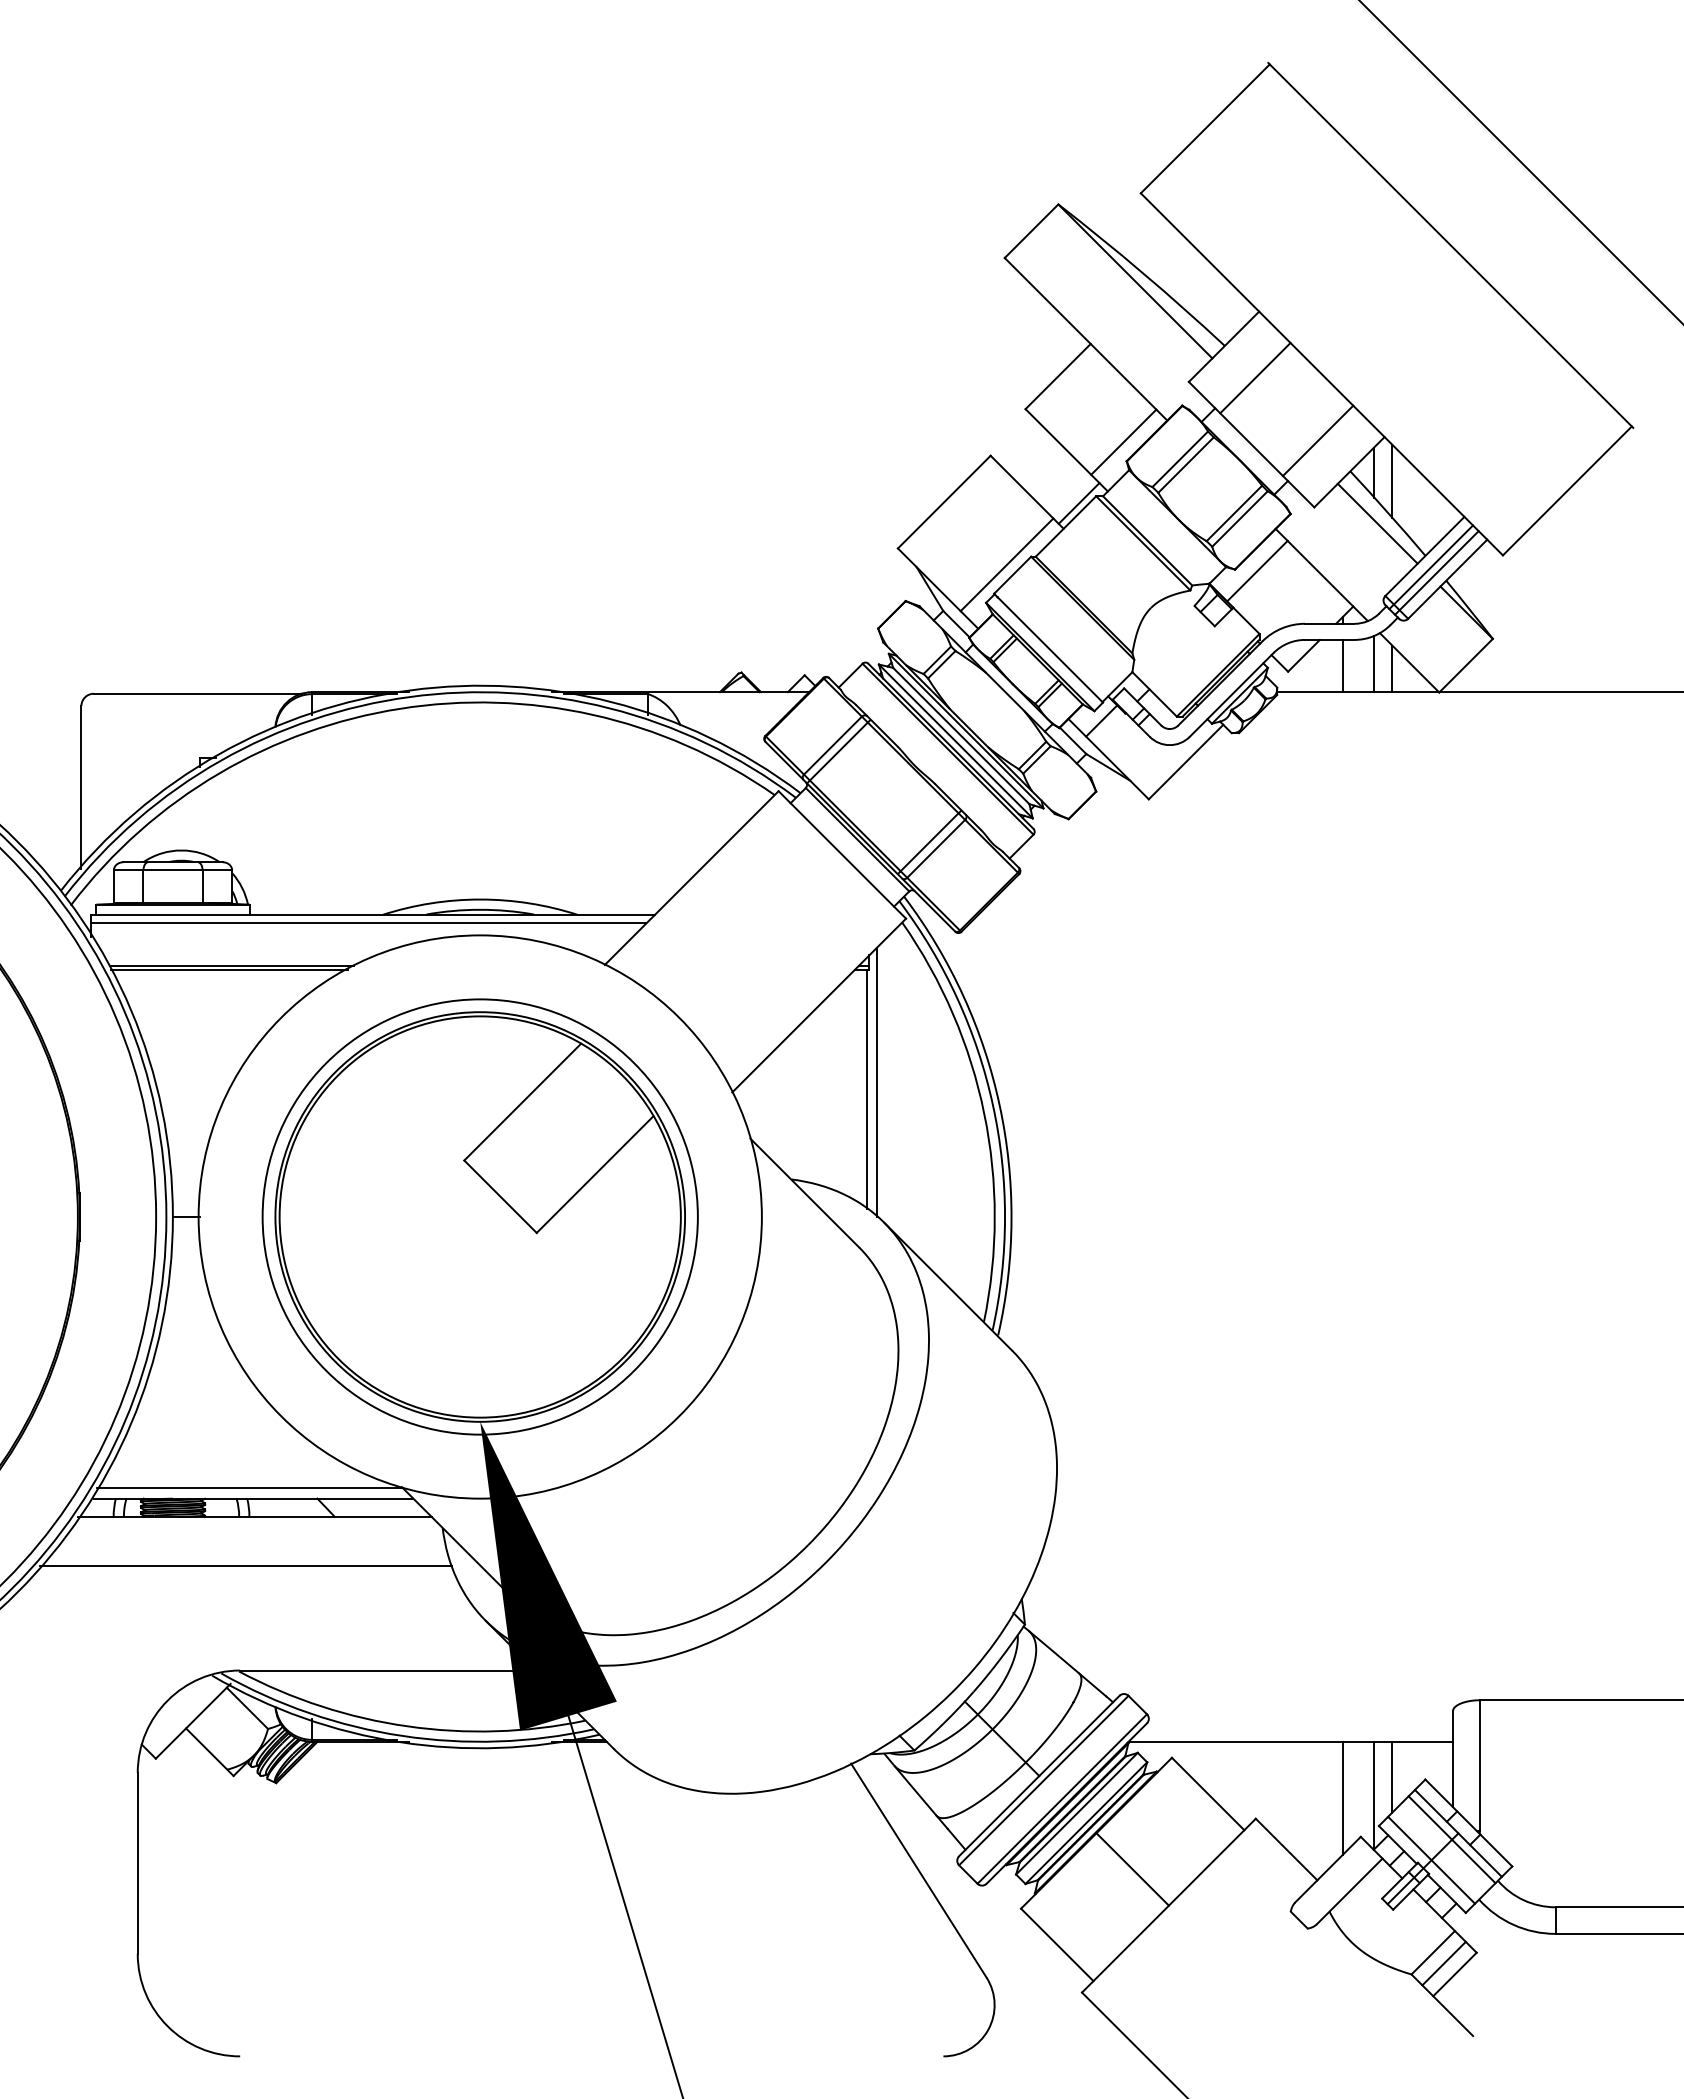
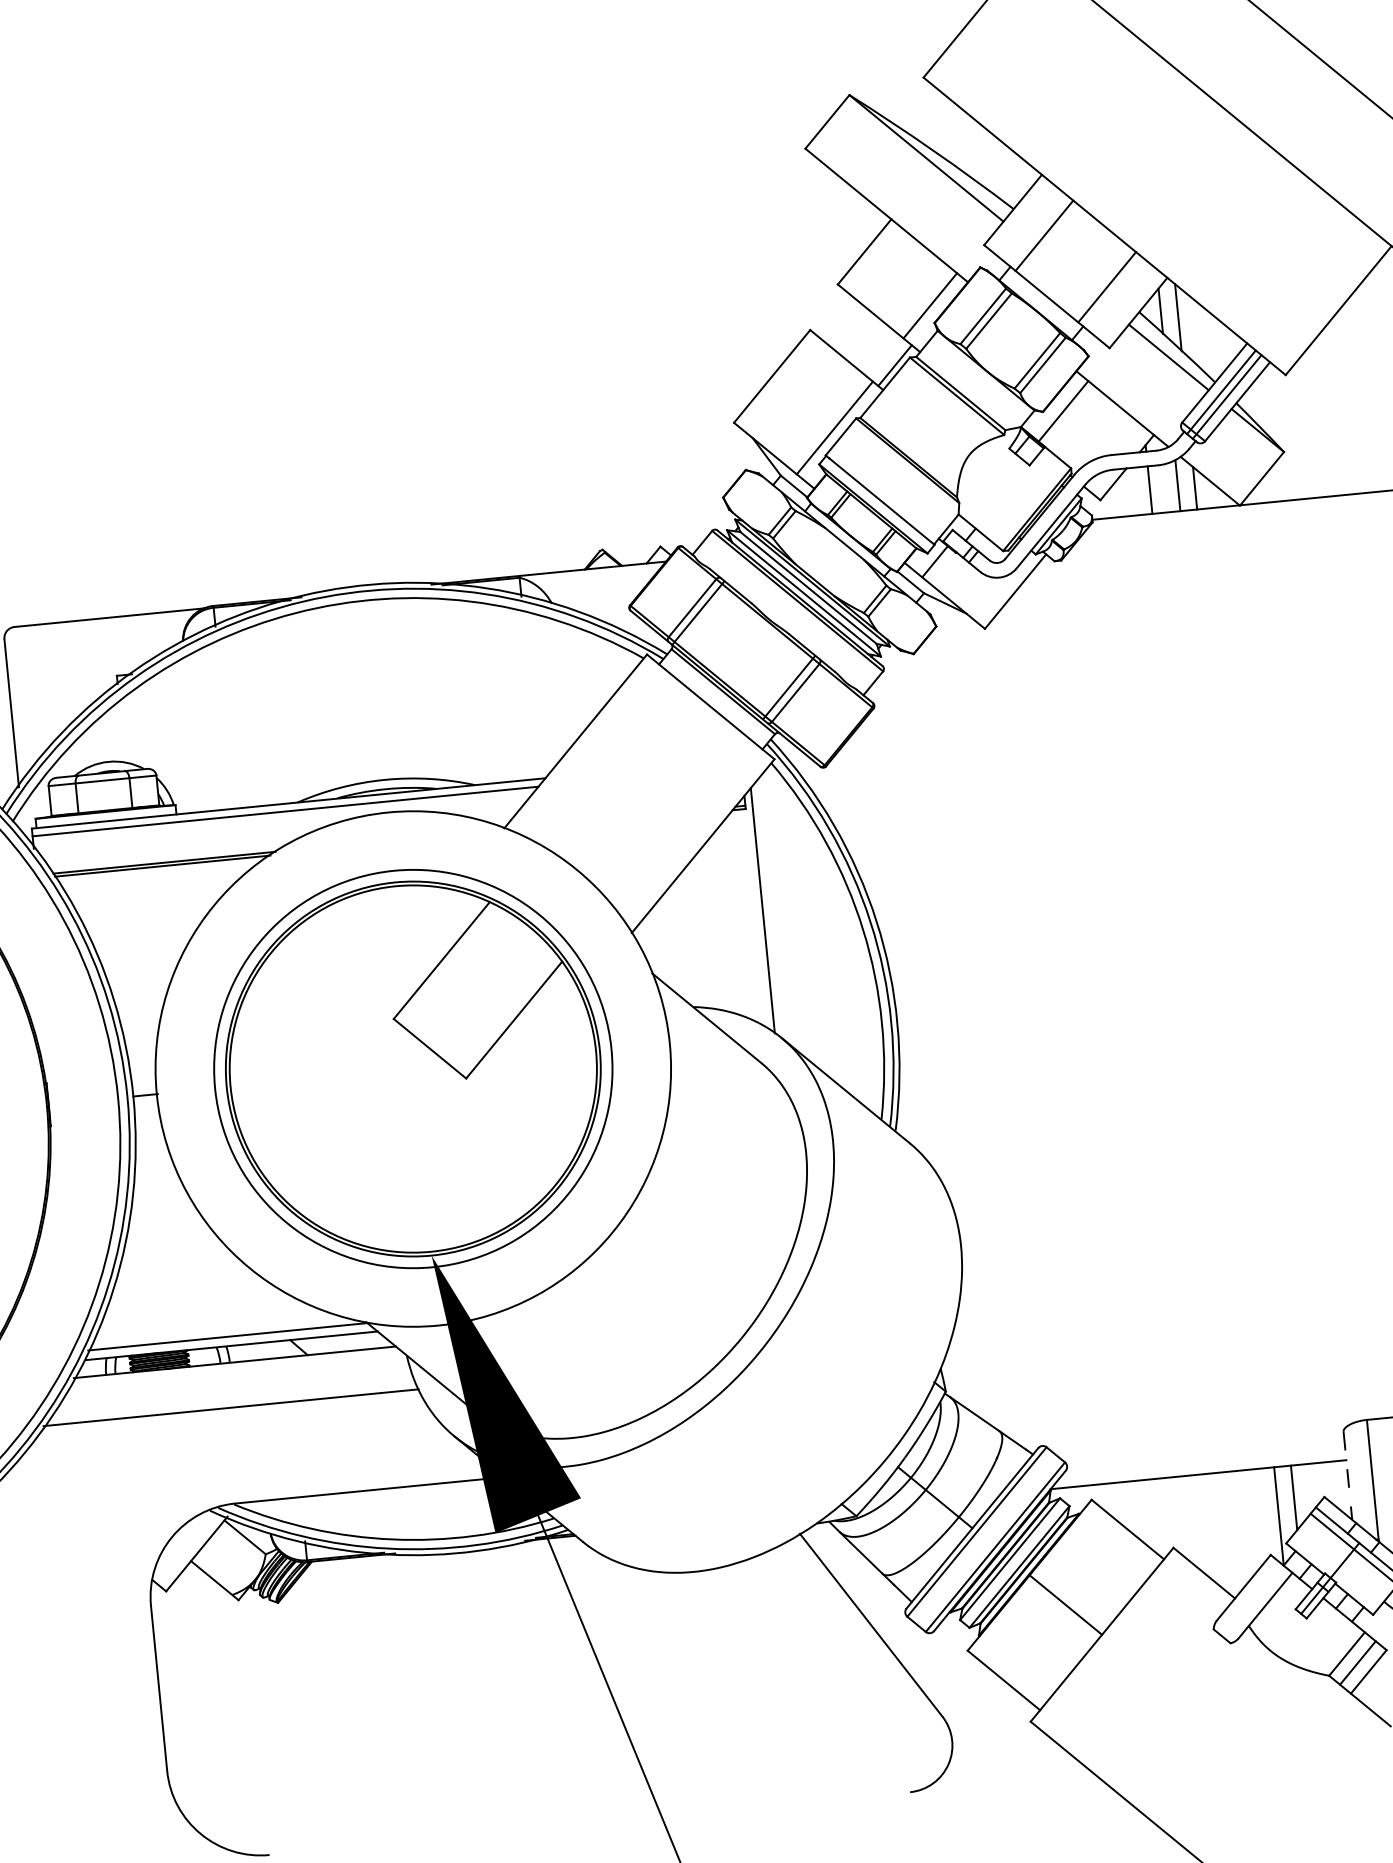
line: (866, 1089) -> (753, 918), removed
line: (1453, 1759) -> (1348, 1476), solid -> dashed
line: (1343, 1797) -> (1251, 1520), removed
line: (1431, 1859) -> (1337, 1569), removed

